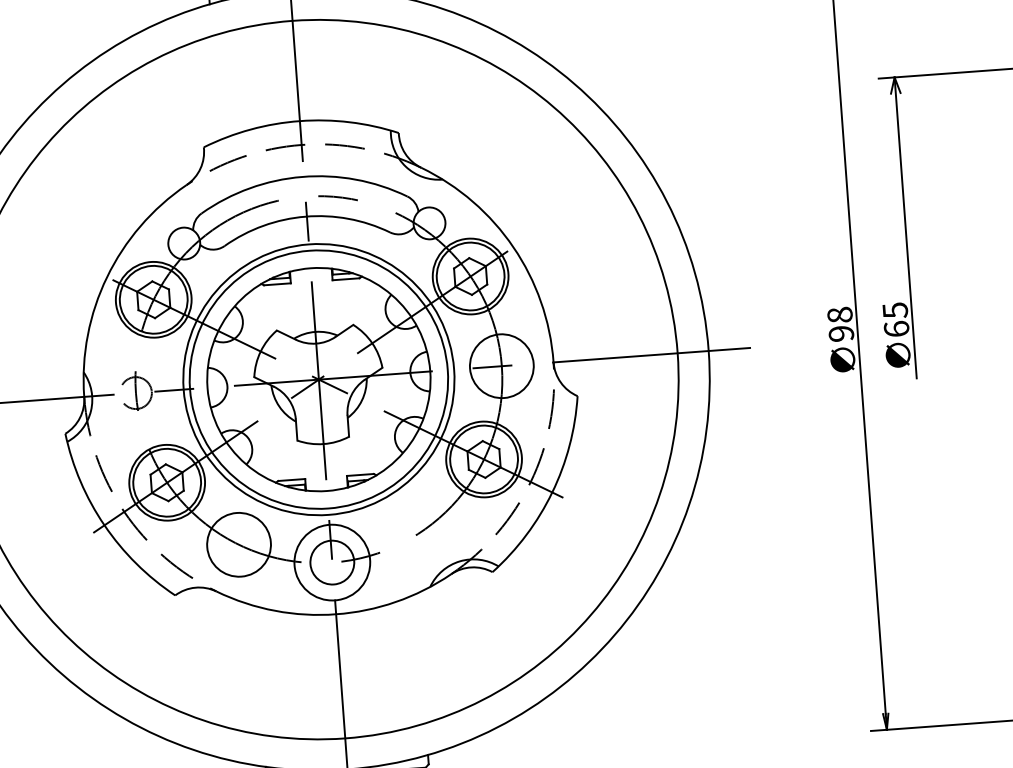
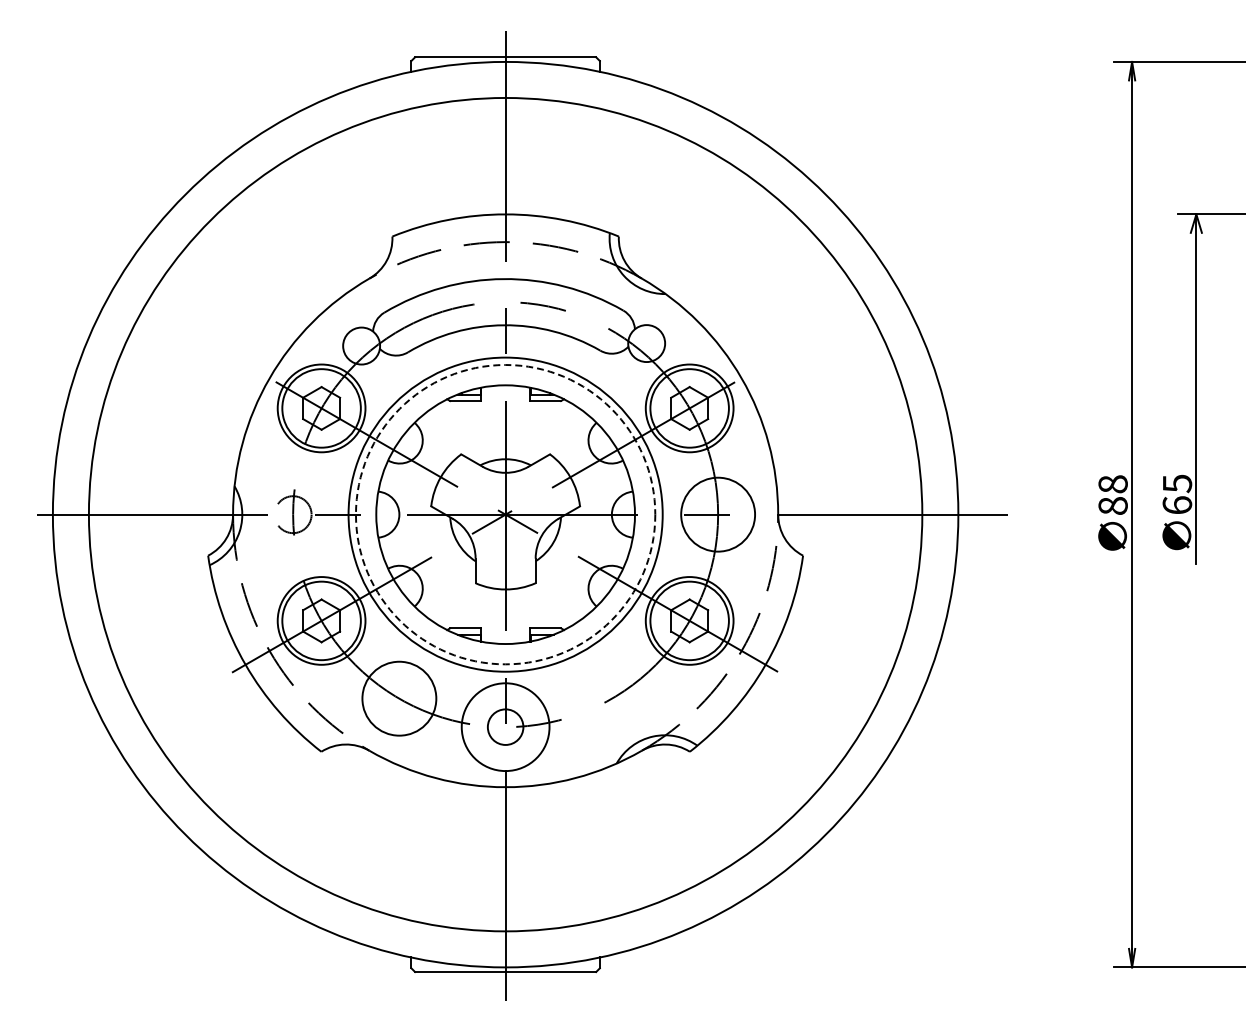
text: (840, 333) -> (1112, 505), 98 -> 88
circle: (318, 379) -> (505, 514), solid -> dashed
circle: (332, 562) -> (505, 726), size x0.7

